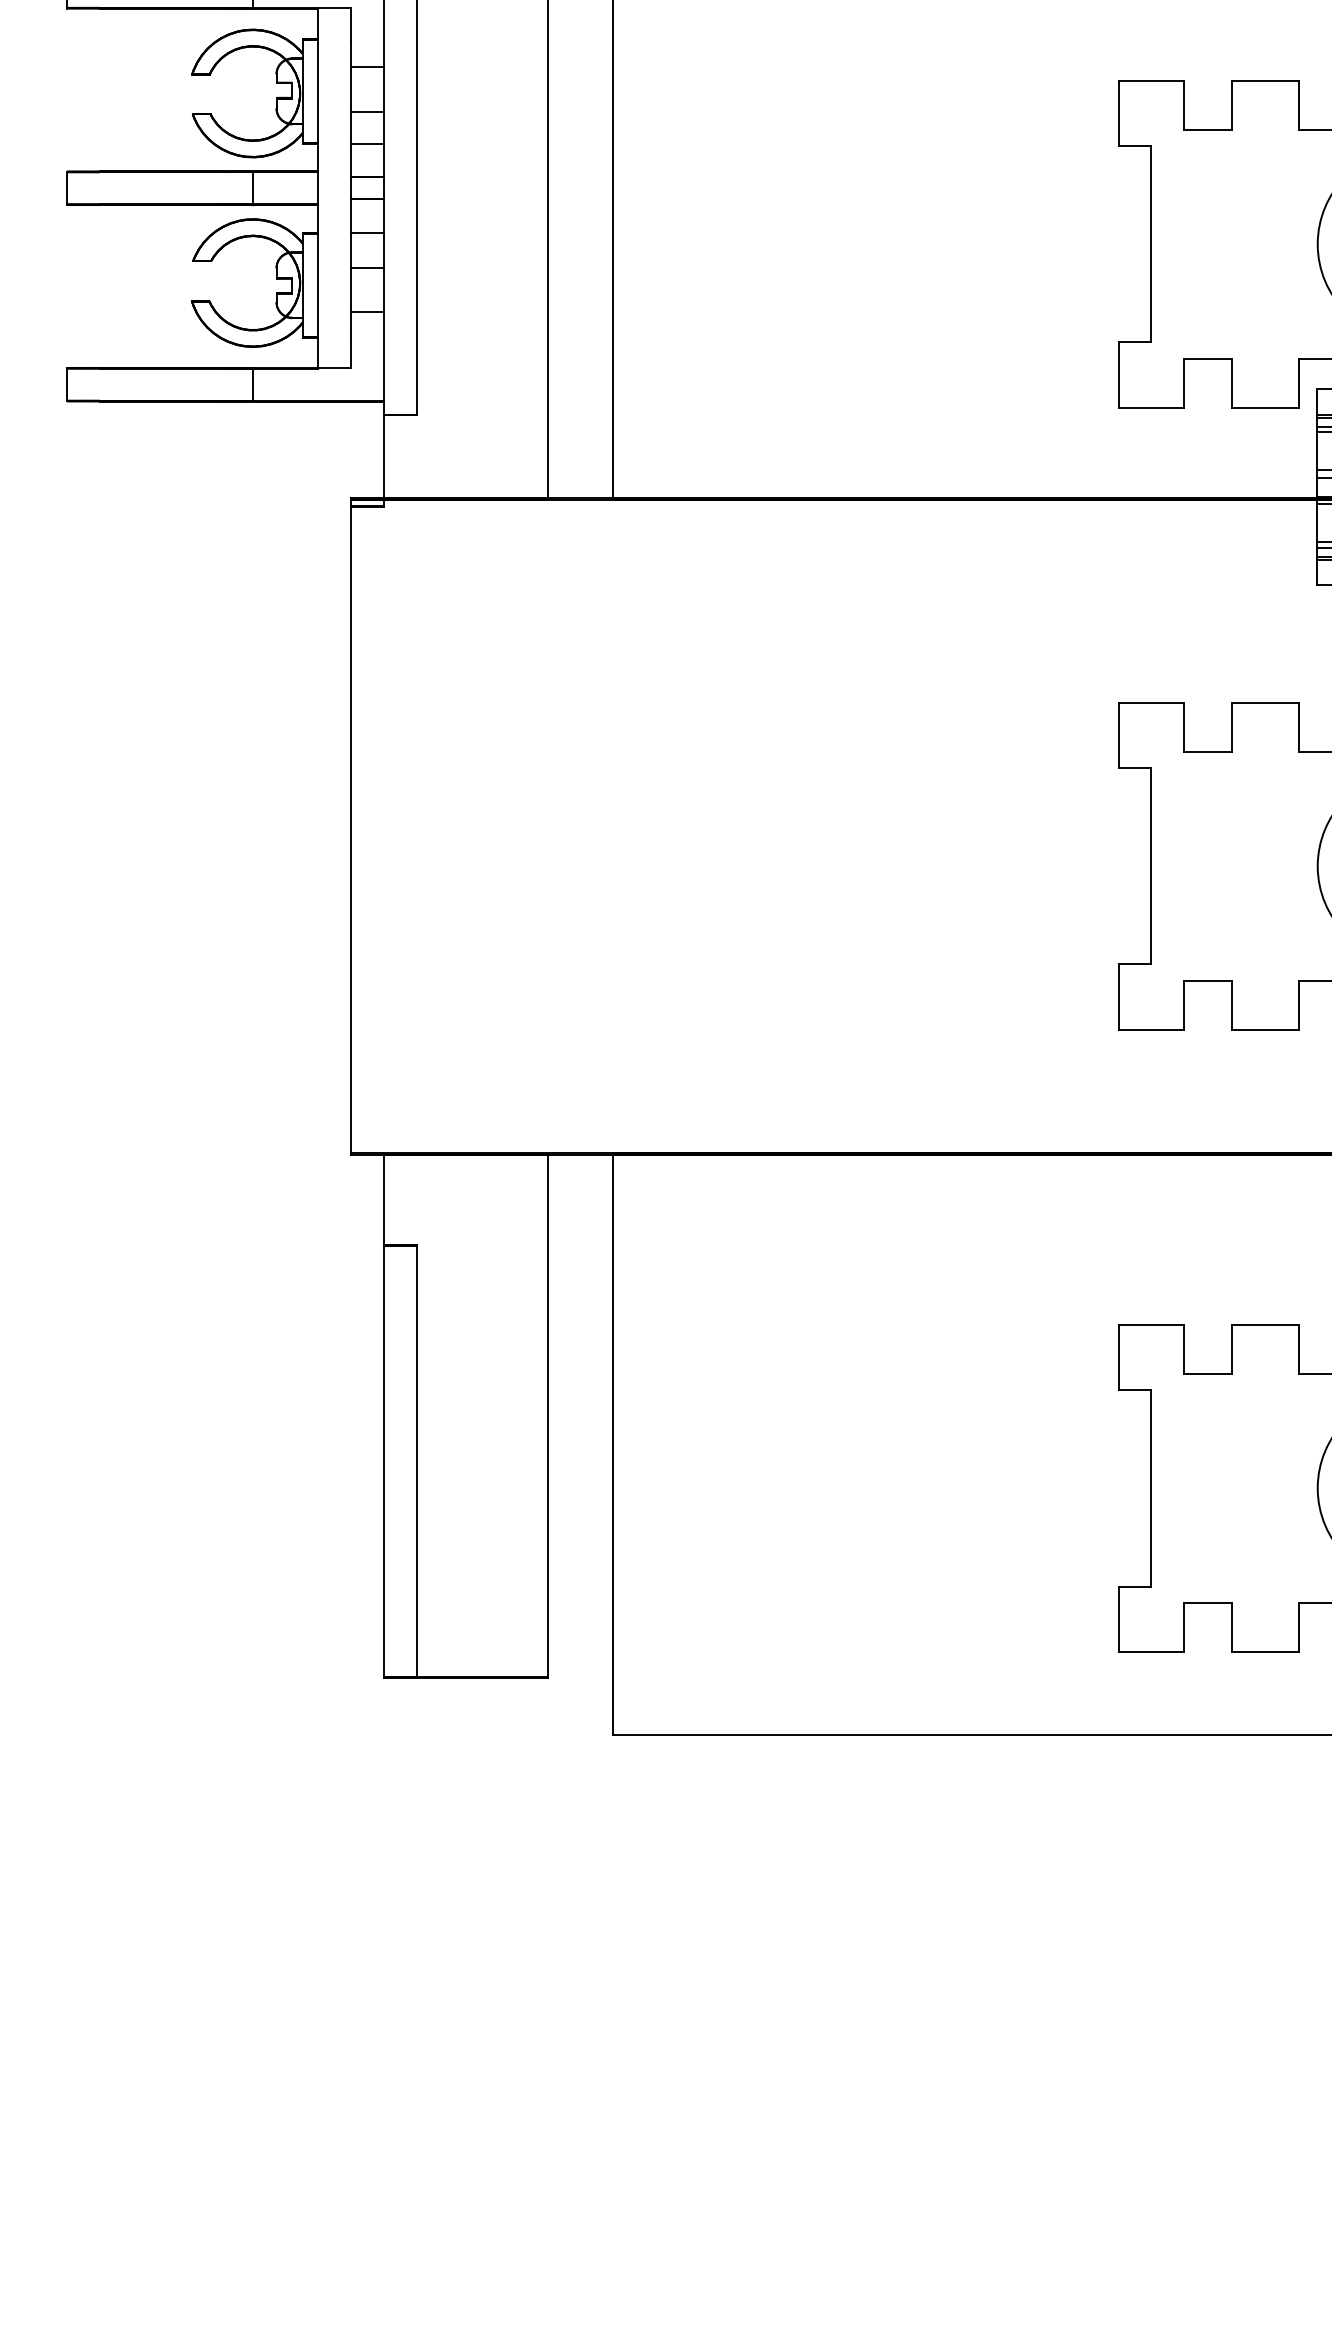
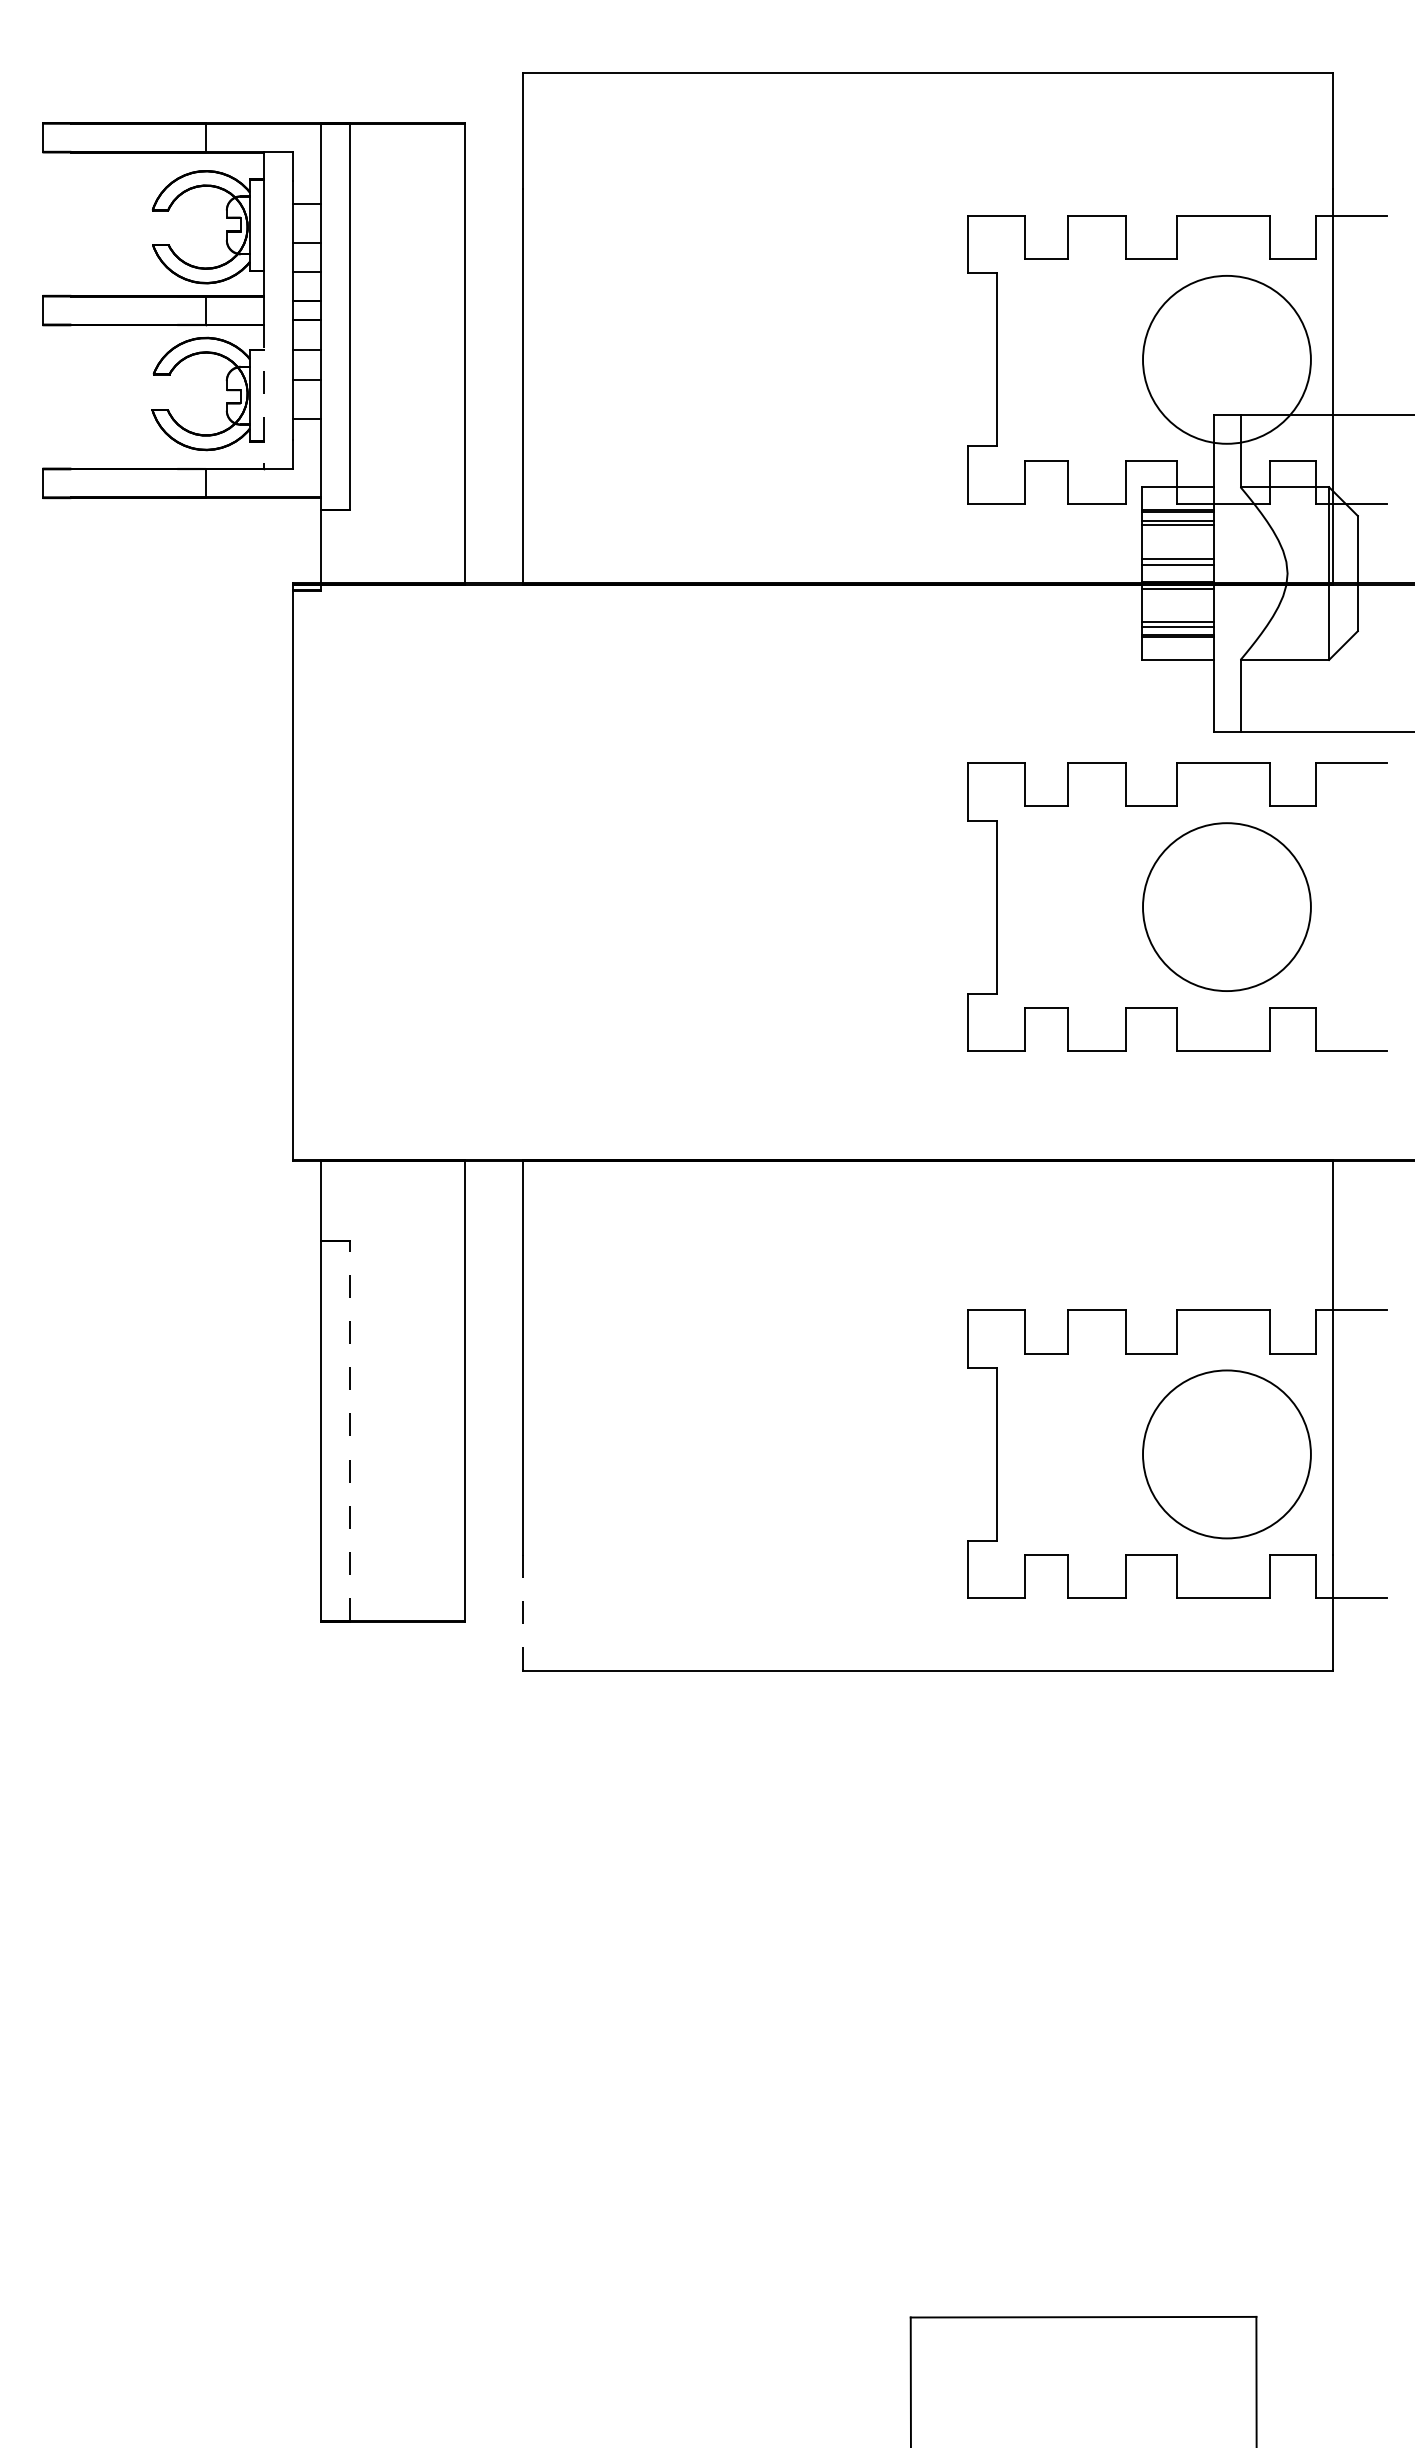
line: (318, 287) -> (263, 397), solid -> dashed
line: (417, 1461) -> (350, 1430), solid -> dashed
line: (612, 1667) -> (522, 1612), solid -> dashed

